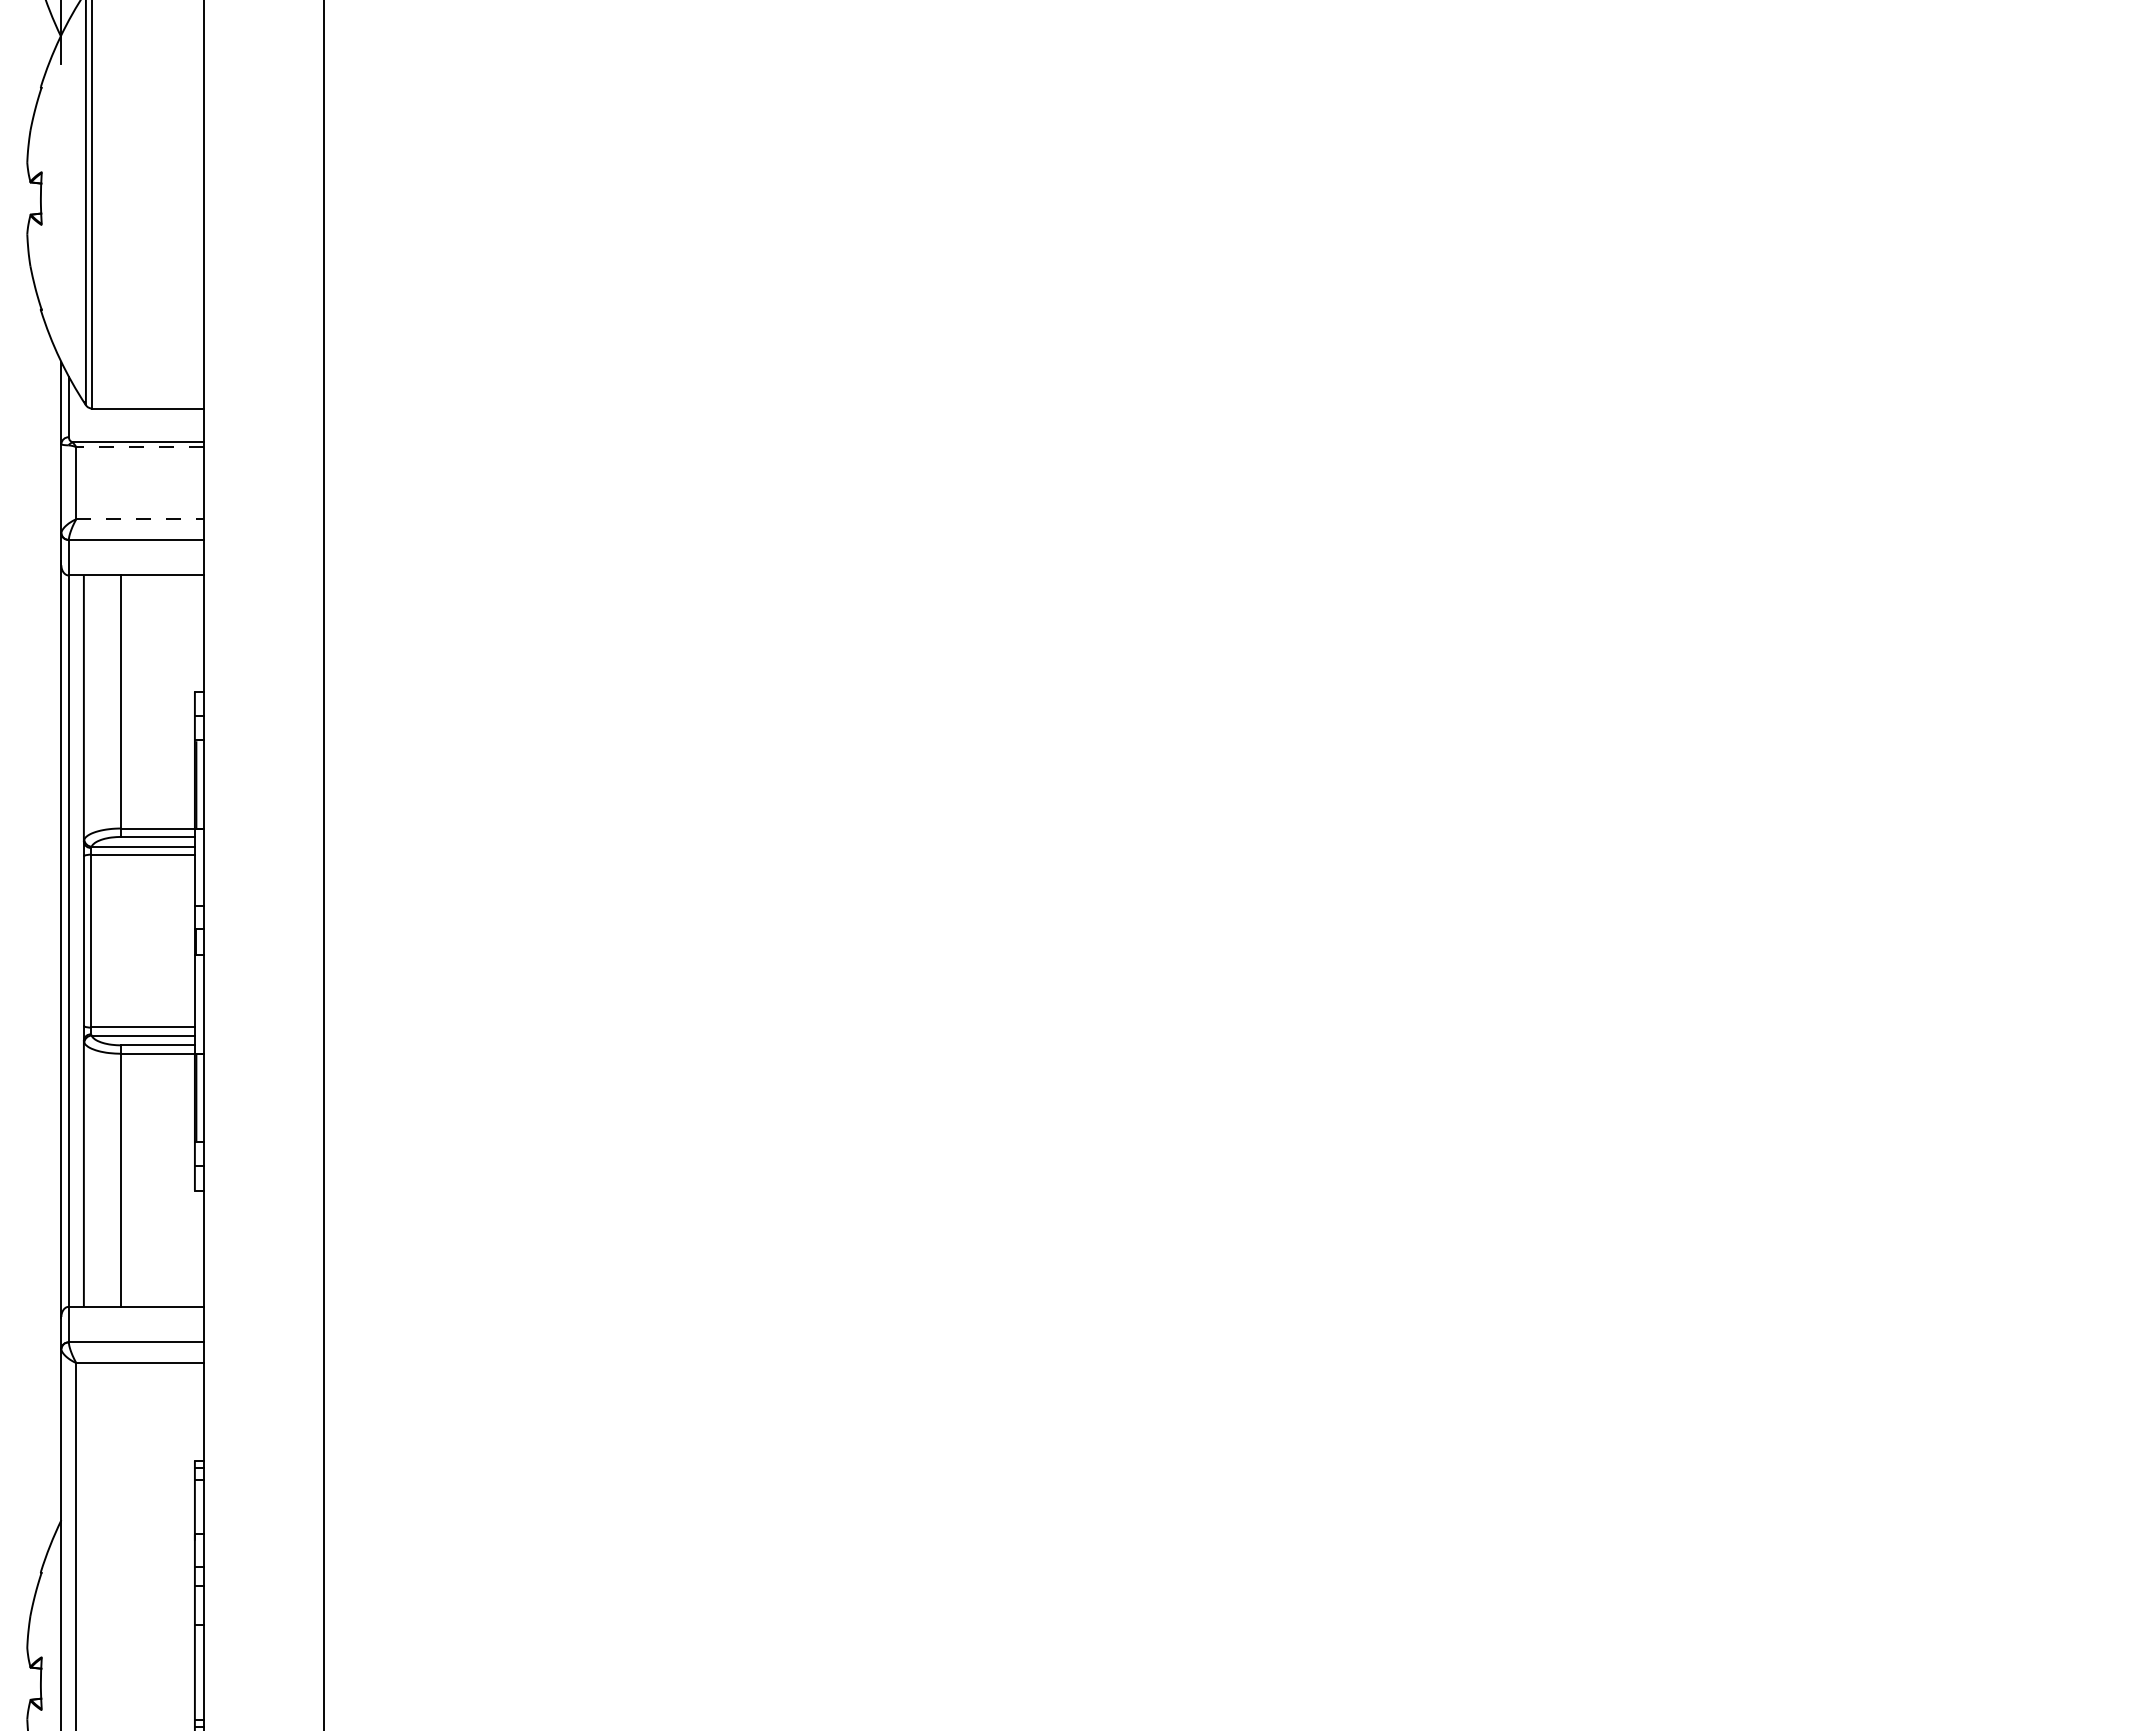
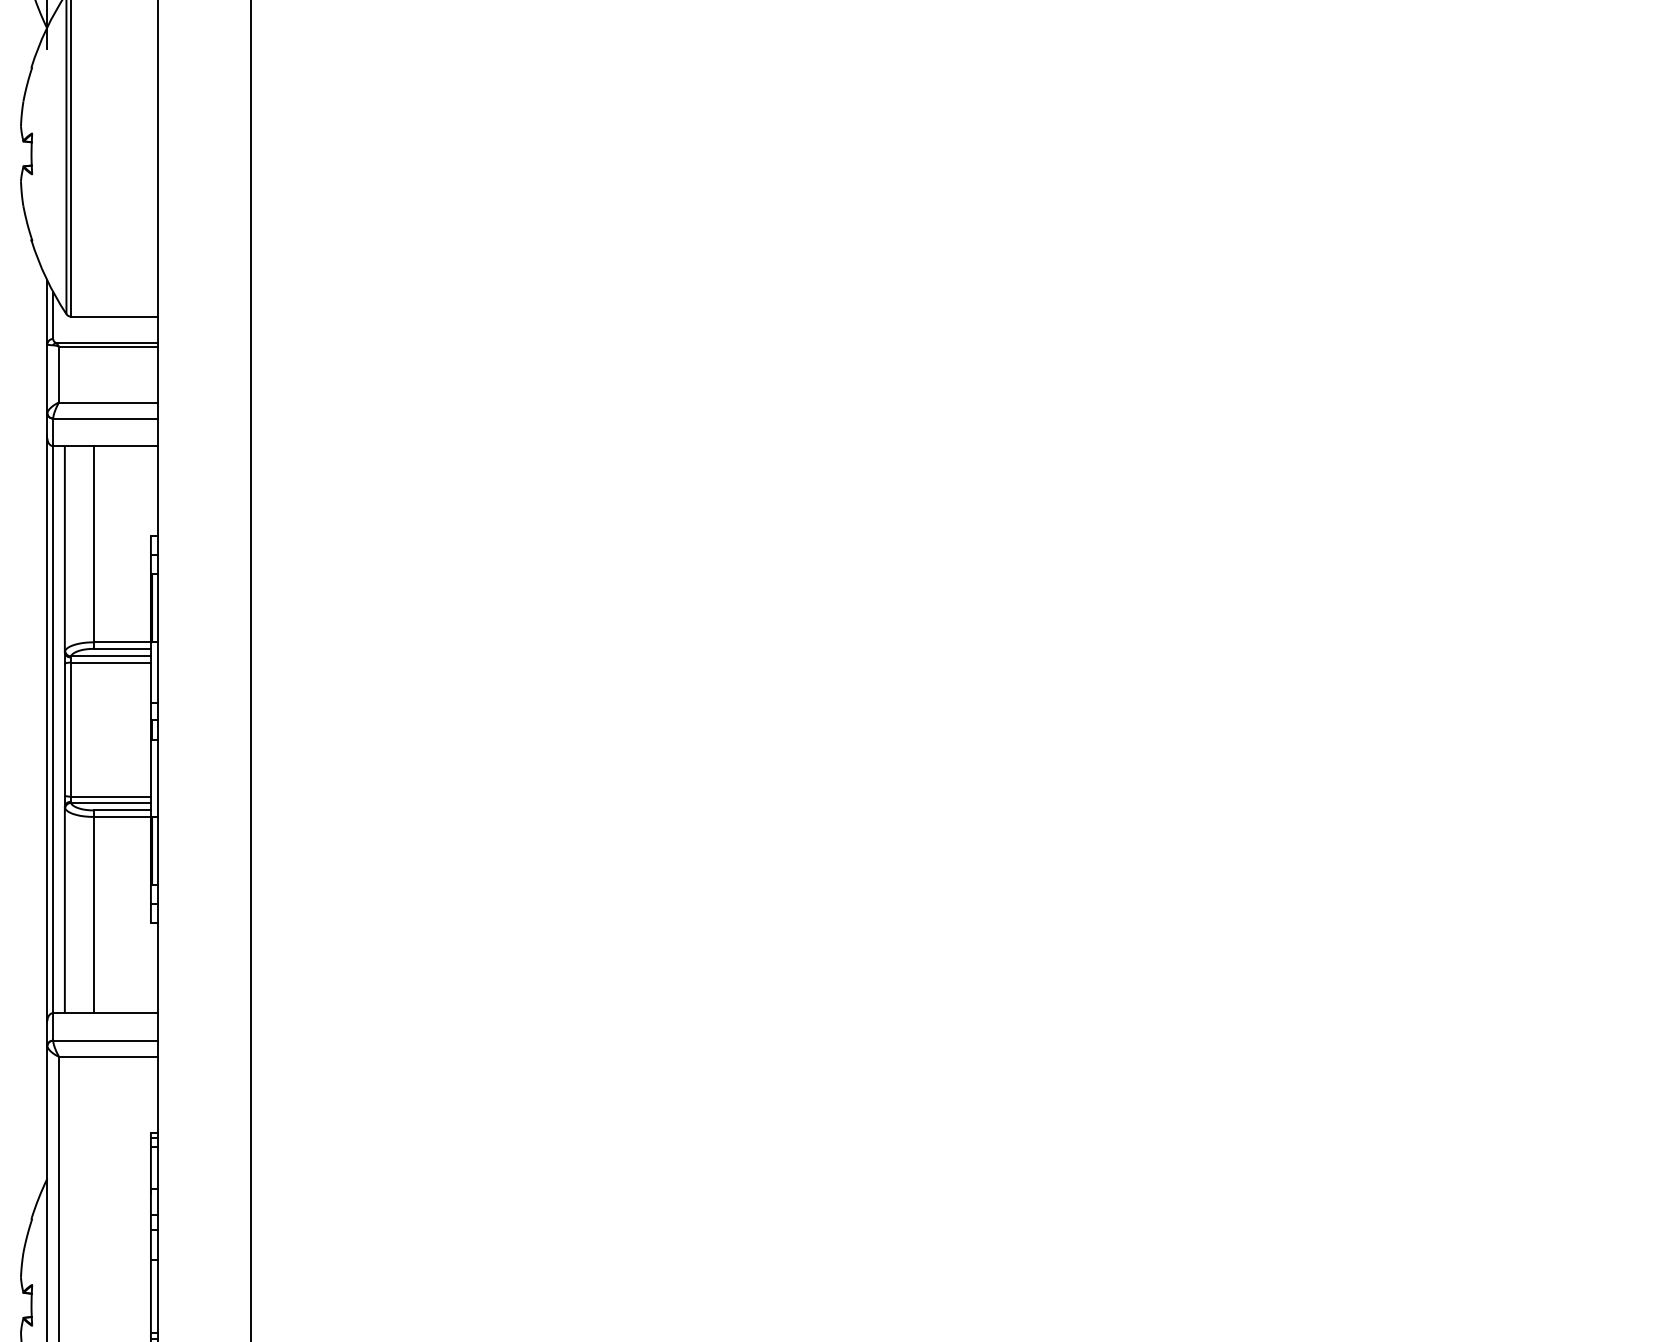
line: (140, 447) -> (108, 346), dashed -> solid
line: (140, 519) -> (108, 402), dashed -> solid

